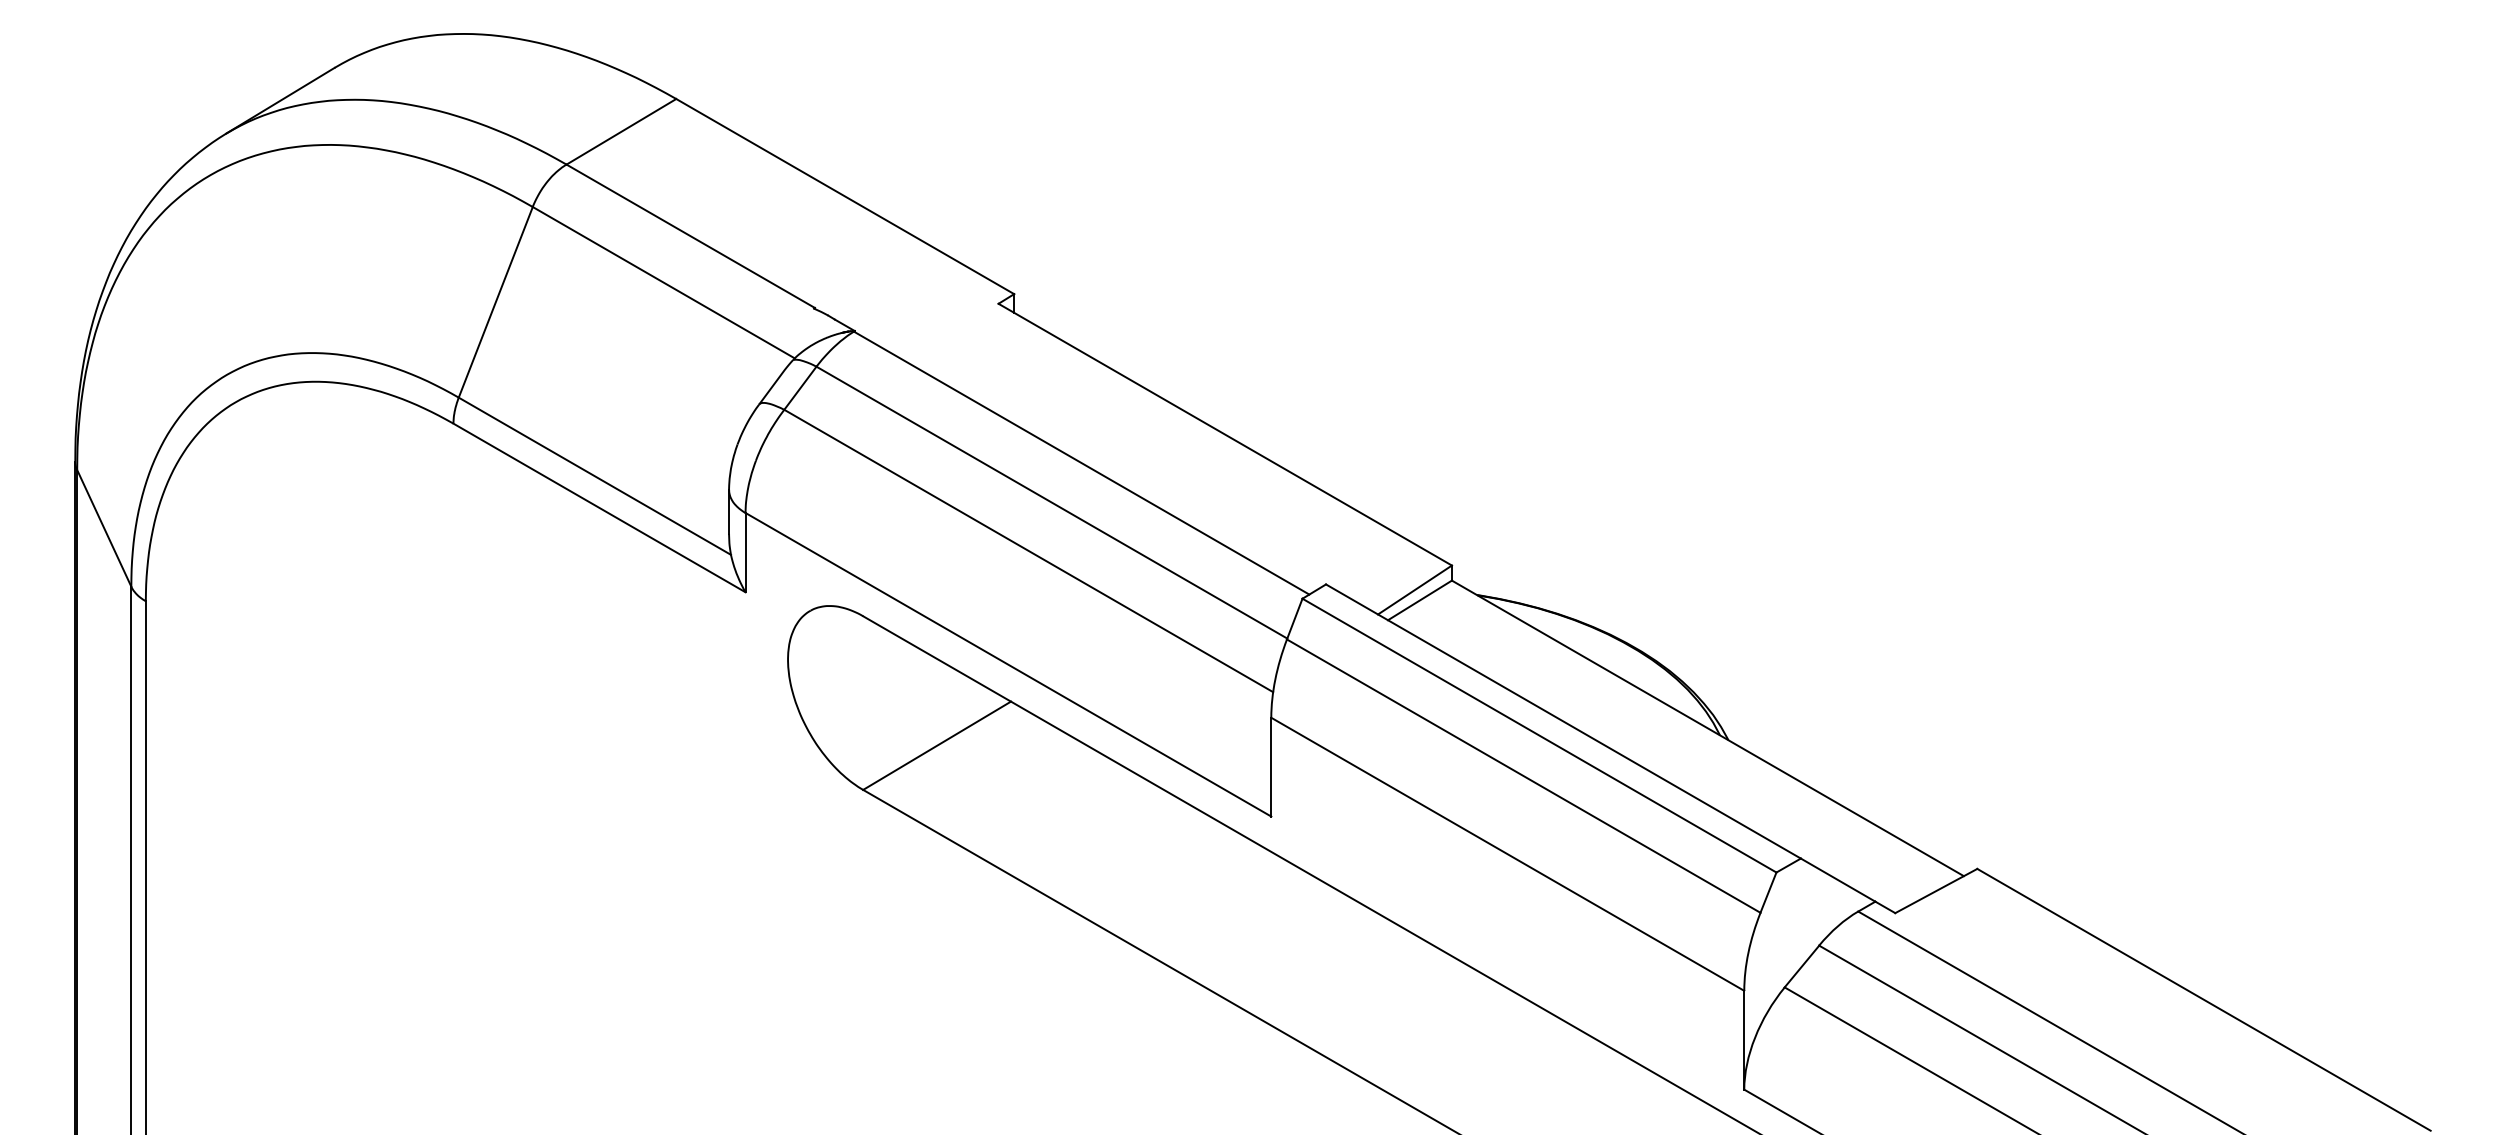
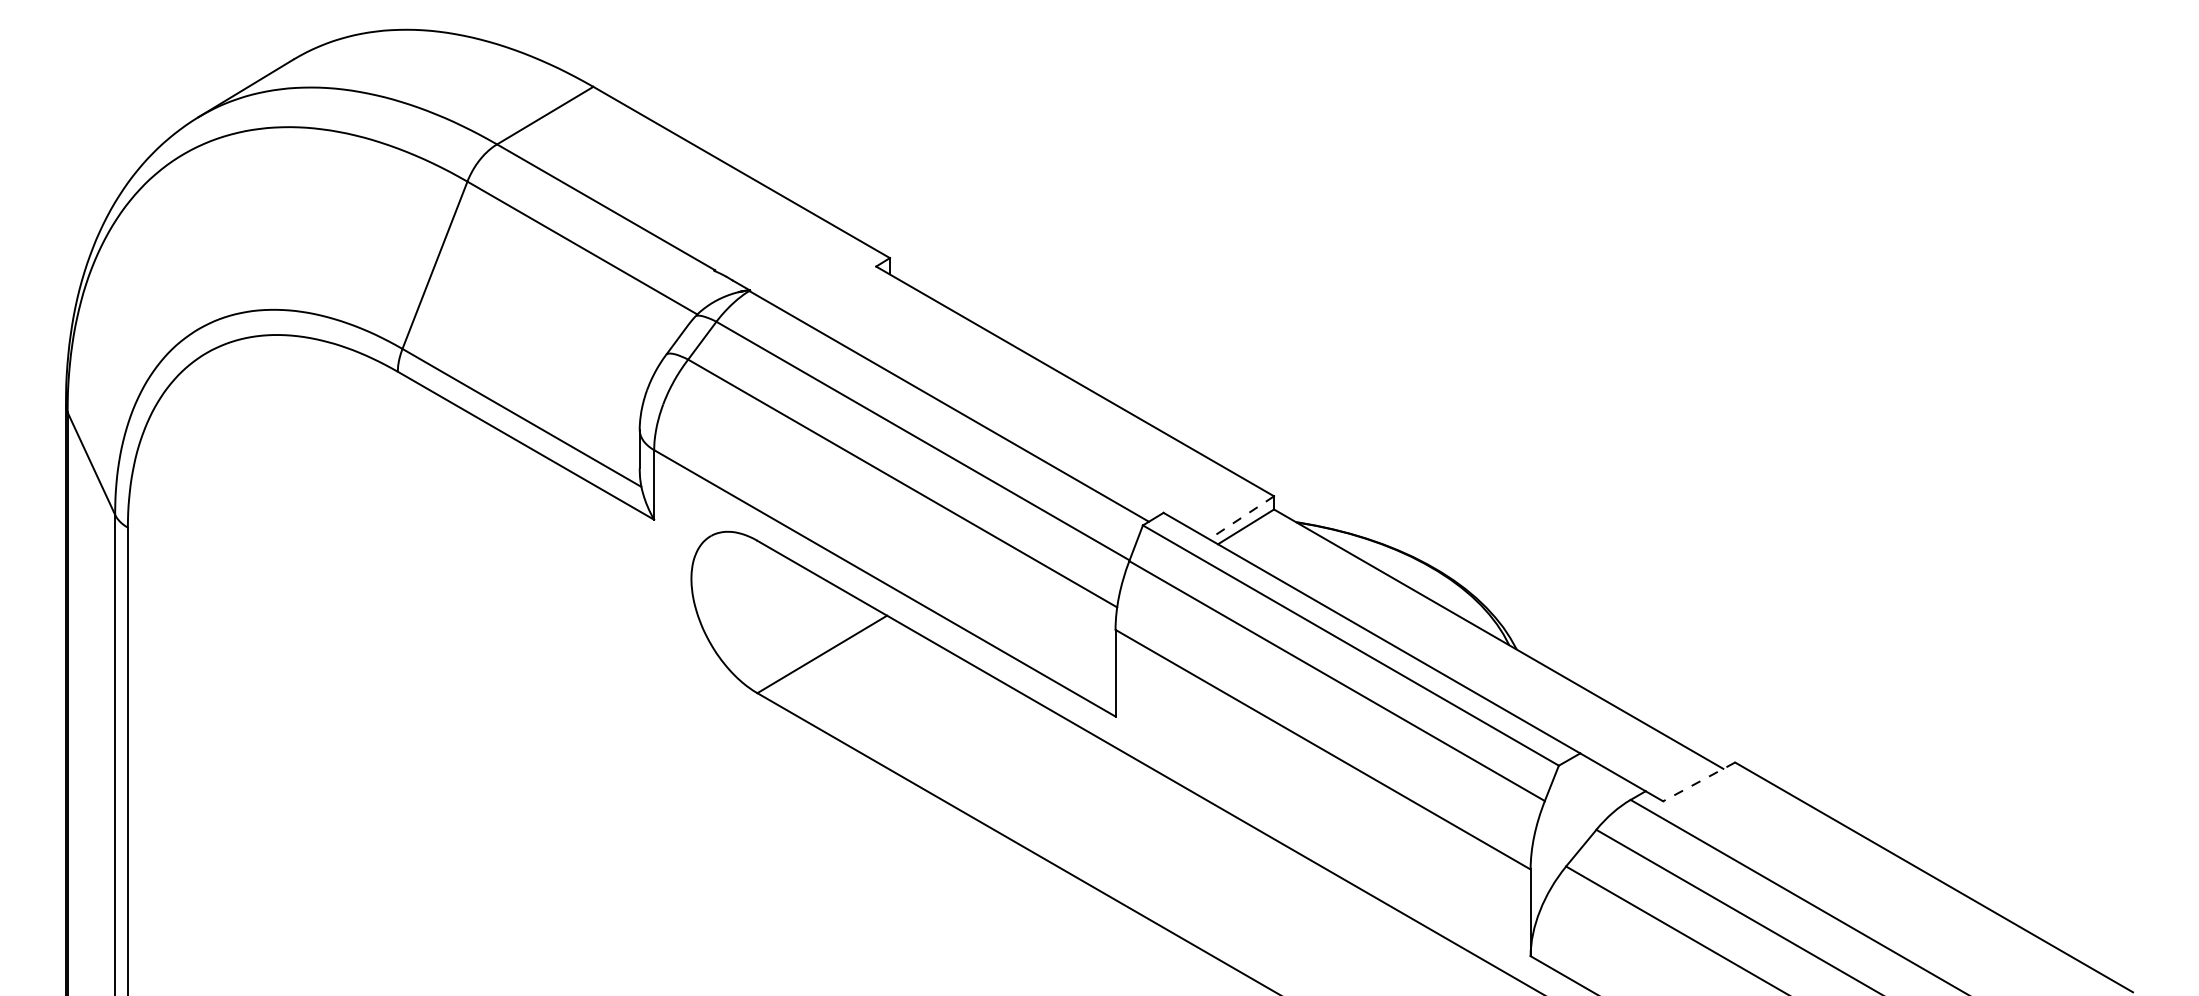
line: (1414, 589) -> (1241, 517), solid -> dashed
line: (1936, 890) -> (1699, 781), solid -> dashed

